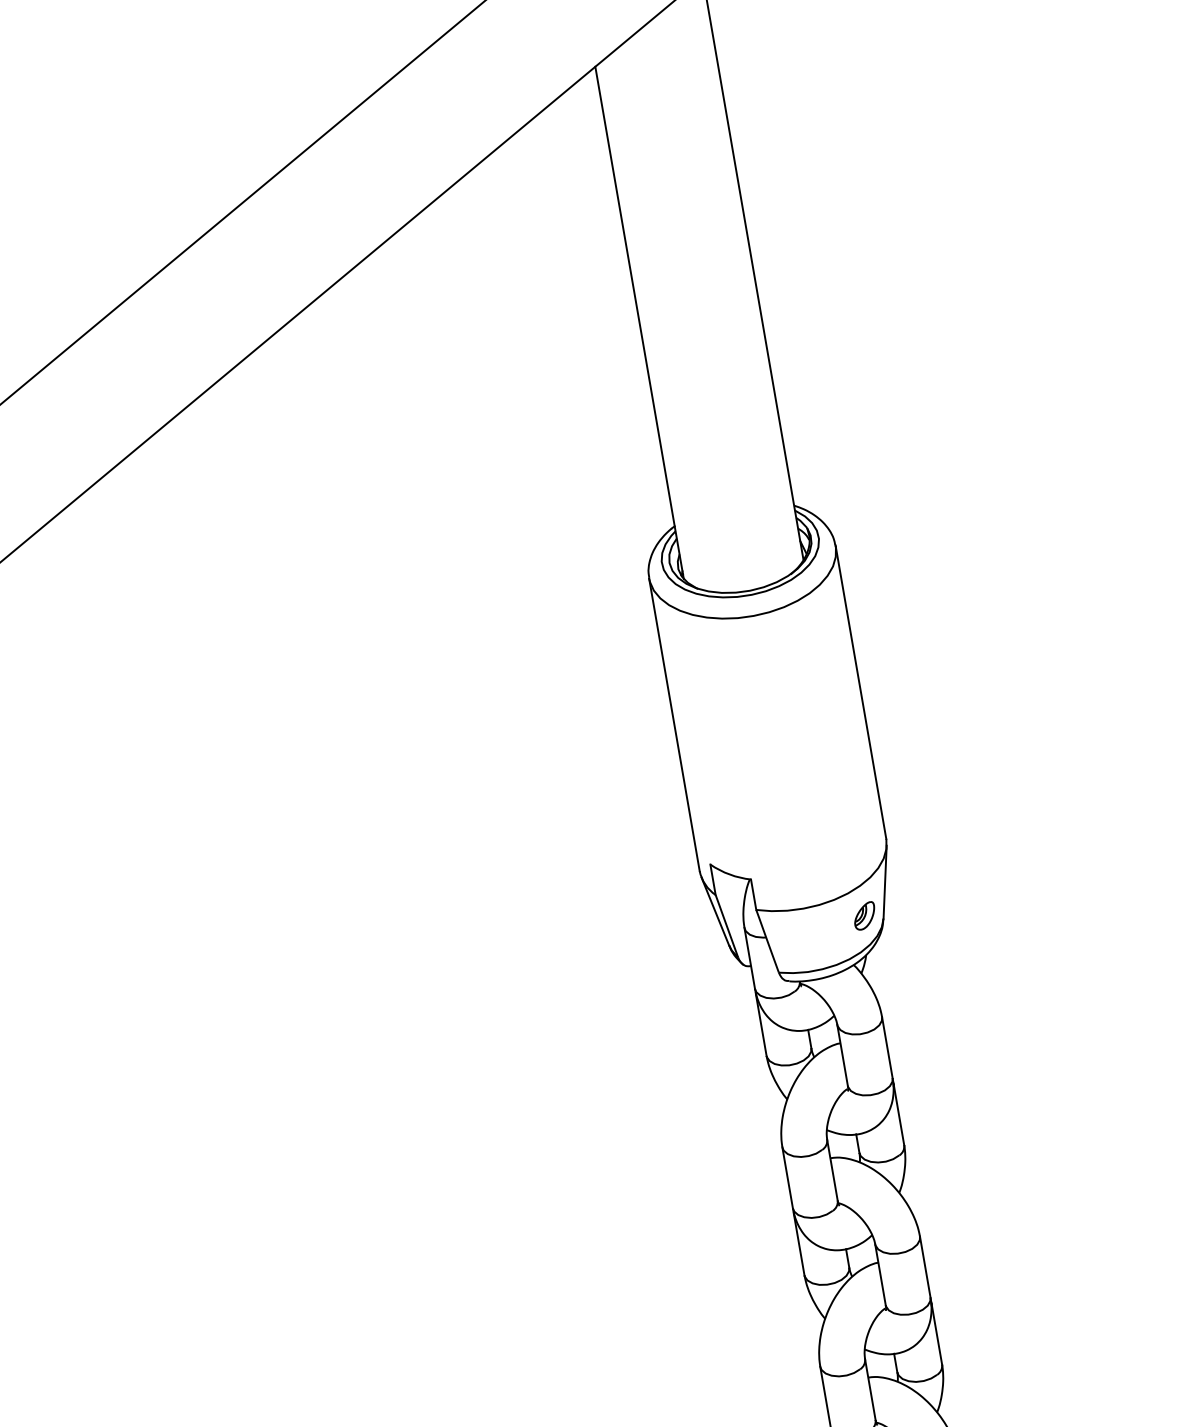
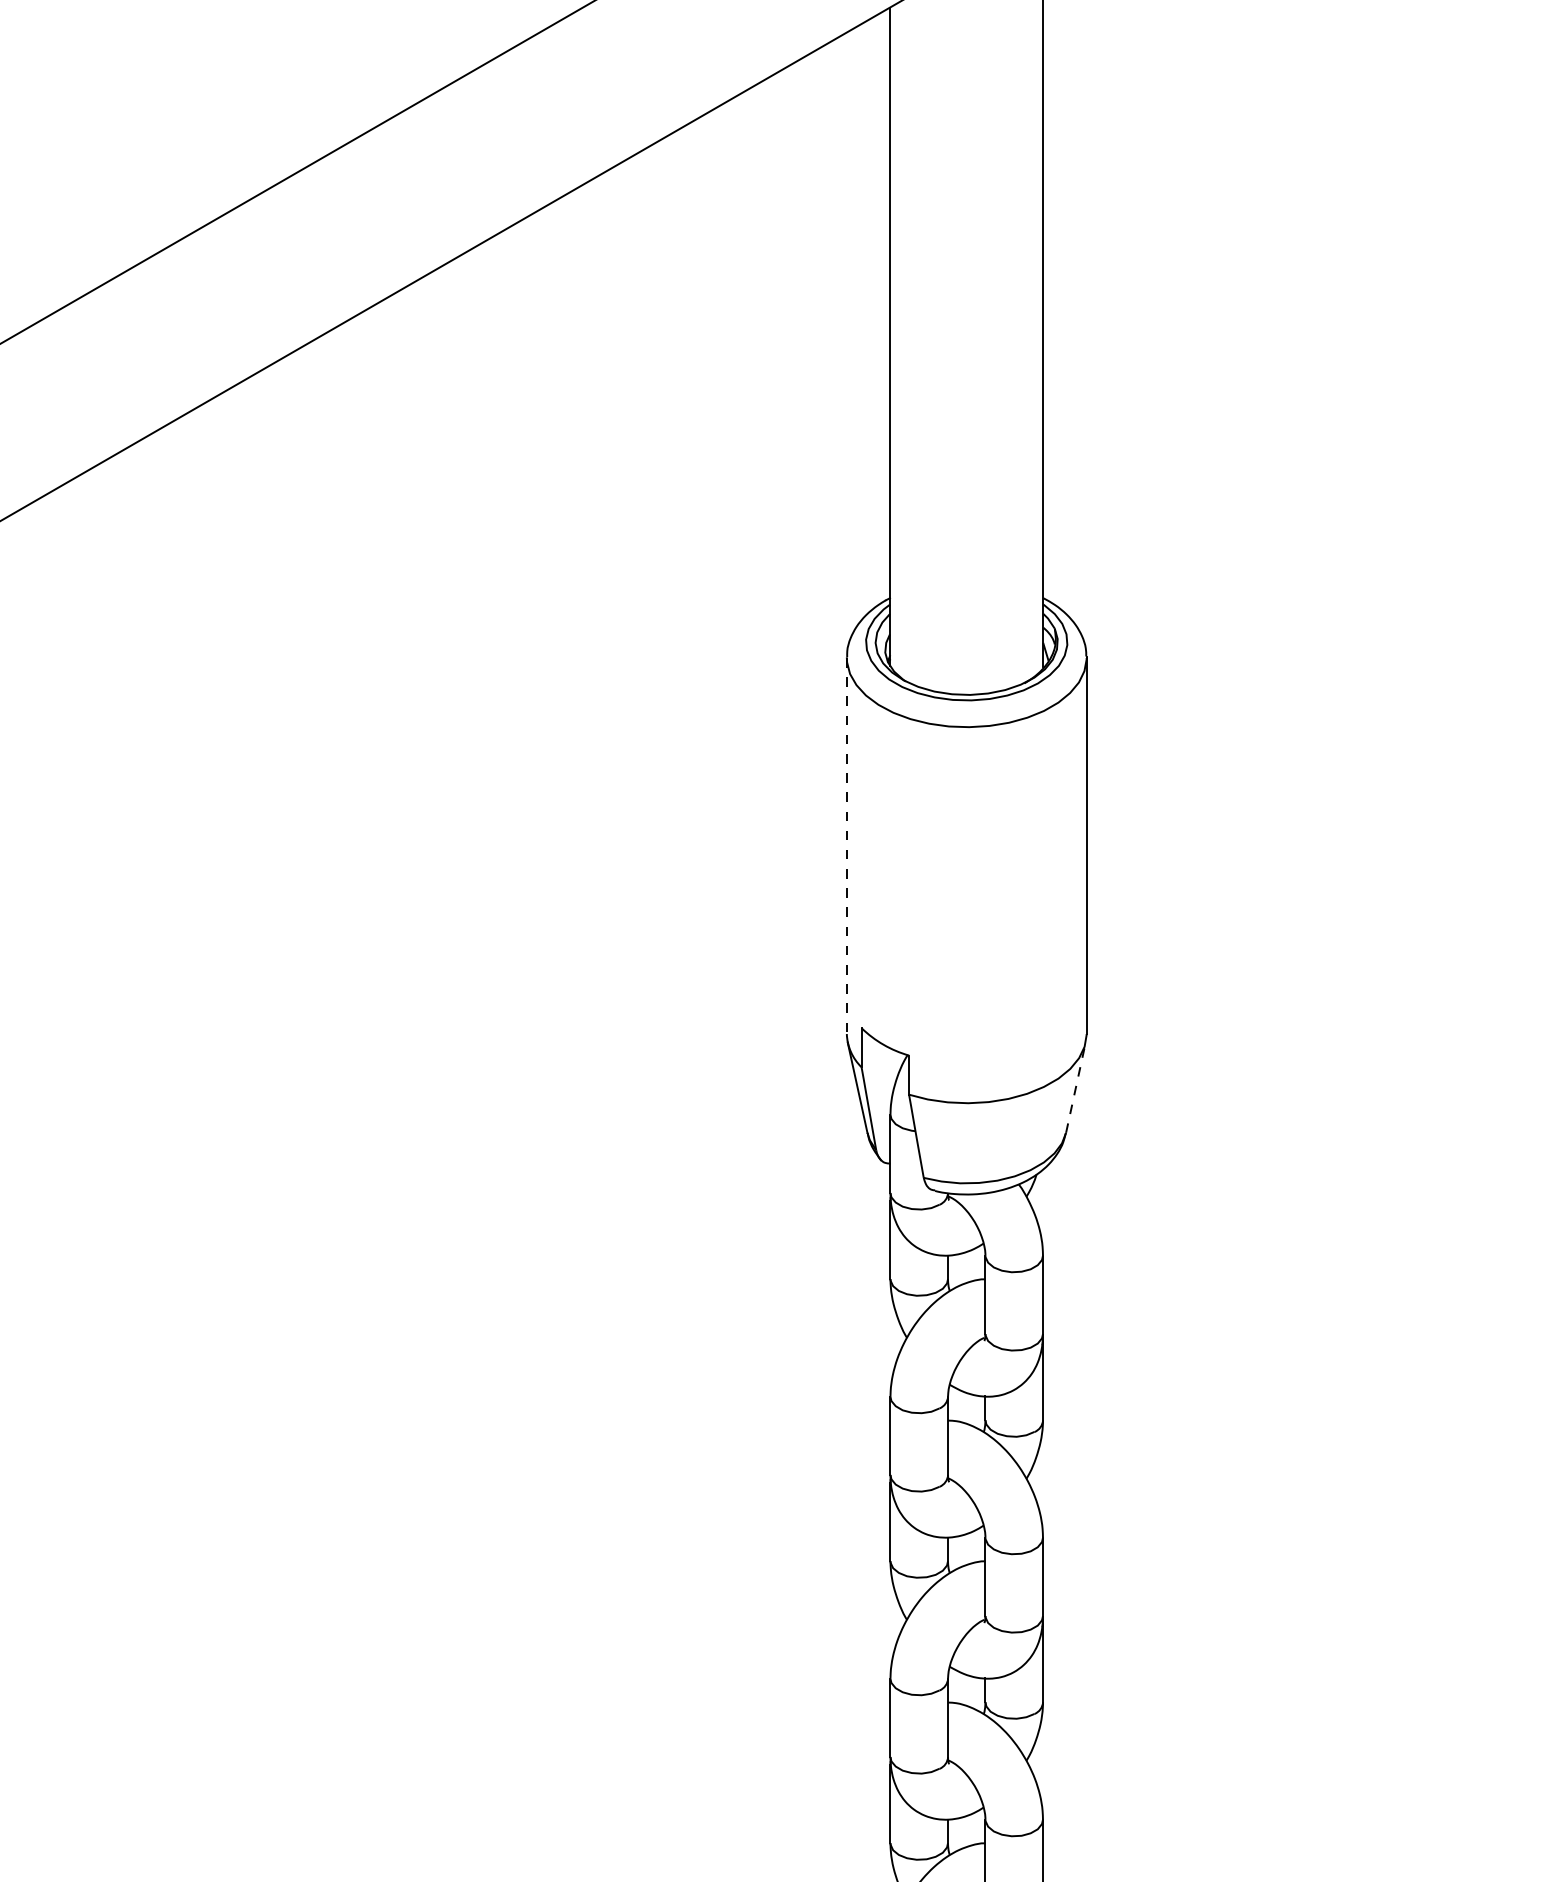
line: (674, 725) -> (846, 846), solid -> dashed
line: (885, 881) -> (1076, 1087), solid -> dashed
part: (864, 915) -> (1042, 1125), removed

